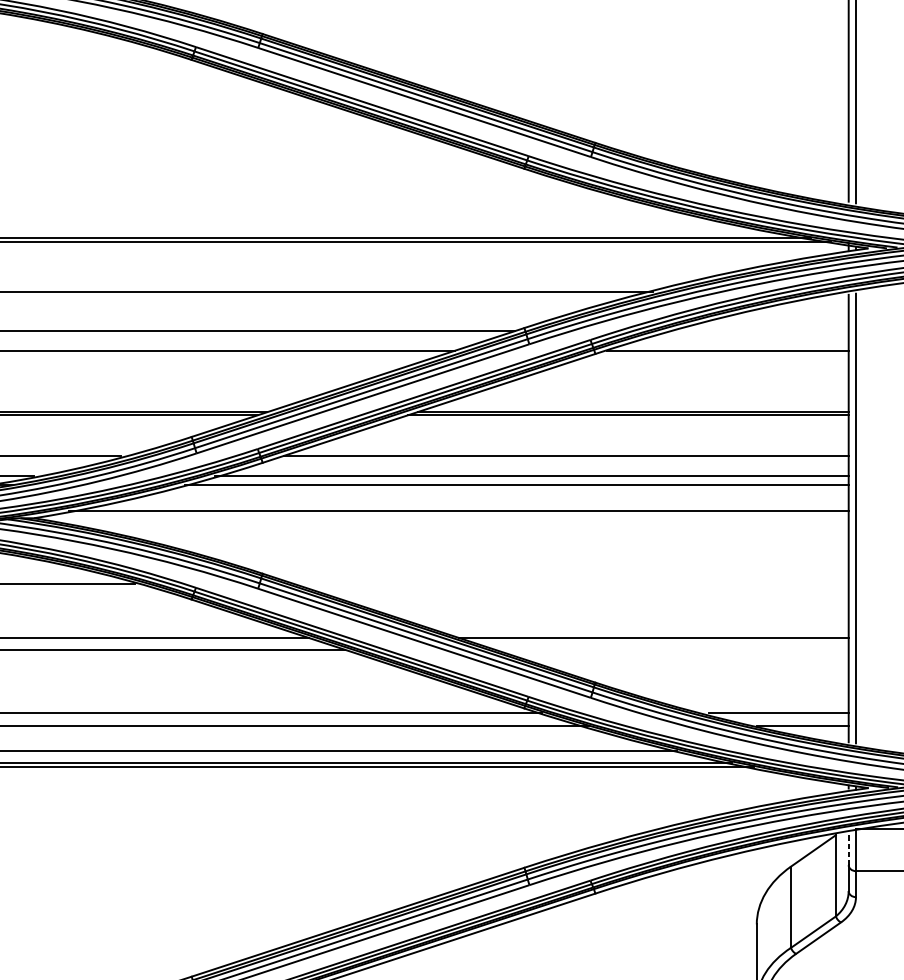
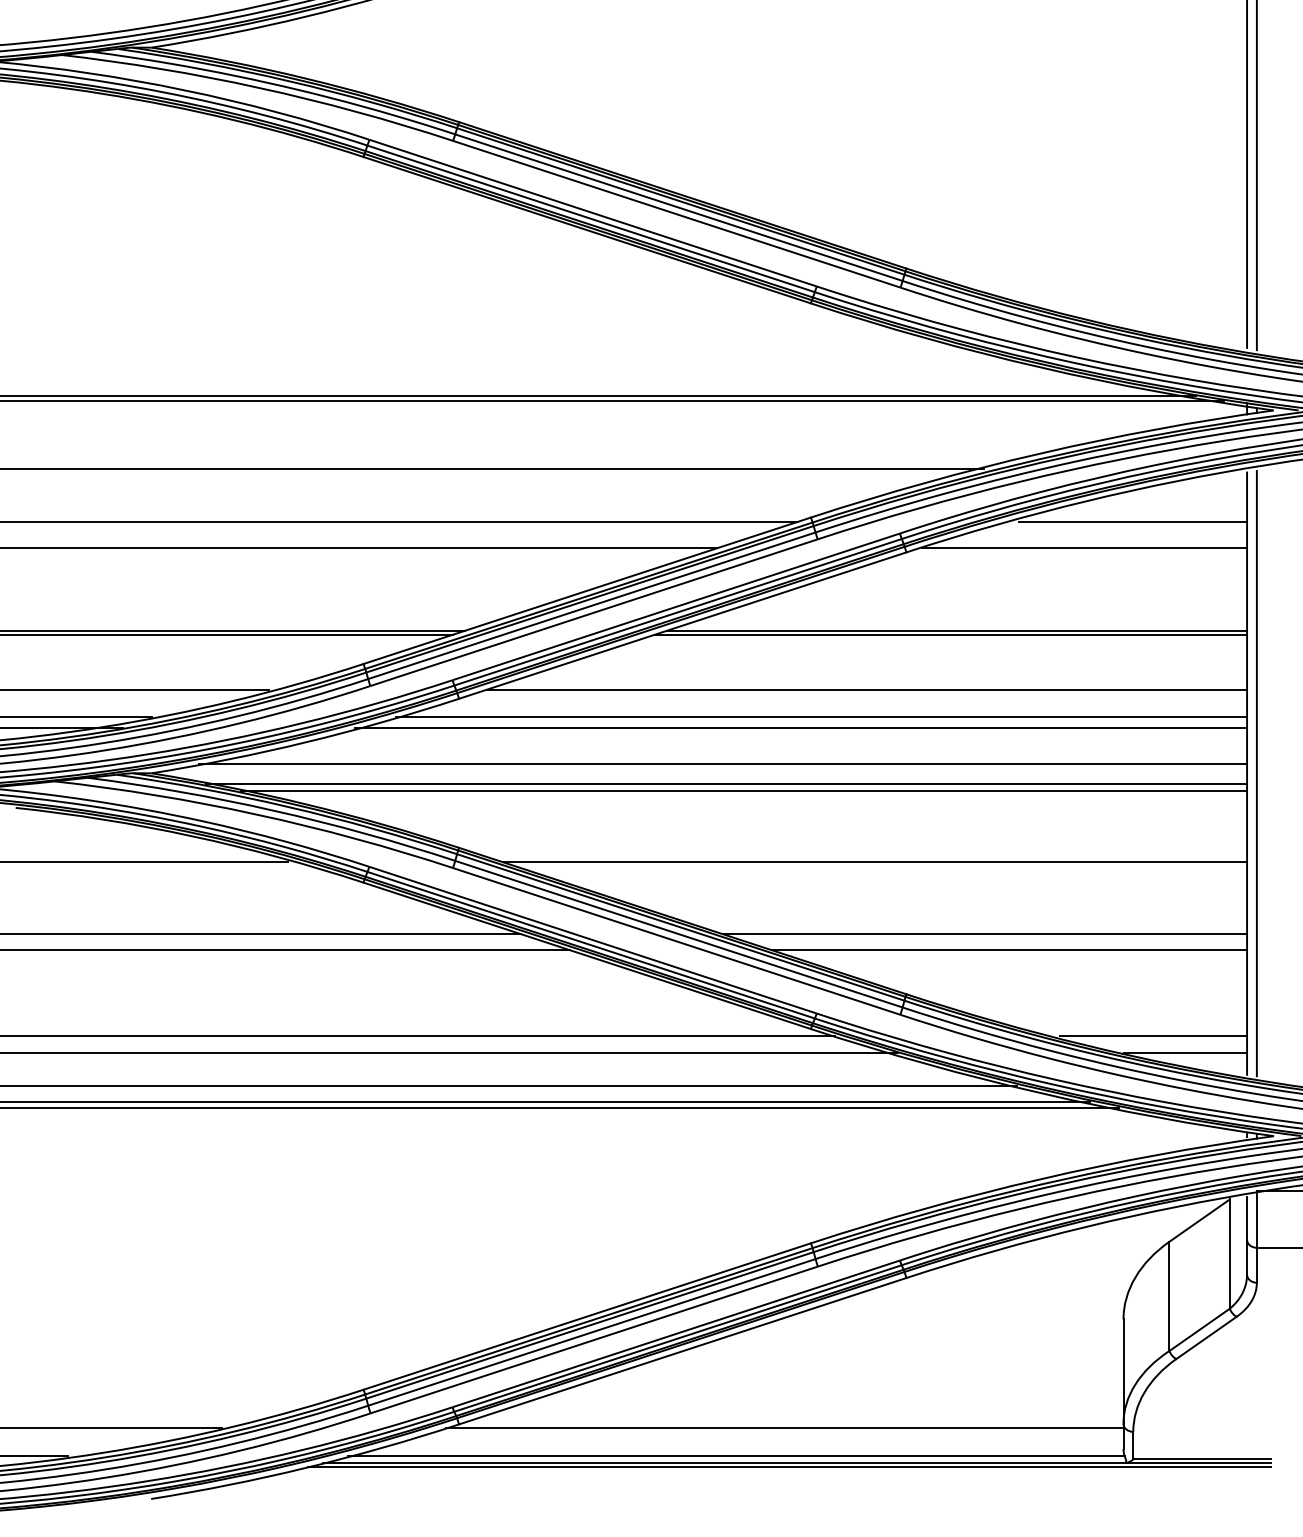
line: (763, 330) -> (1132, 521), added
line: (460, 526) -> (725, 784), added
line: (474, 531) -> (743, 791), added
line: (571, 584) -> (874, 862), added
line: (672, 650) -> (1009, 950), added
line: (849, 849) -> (1247, 1218), dashed -> solid

